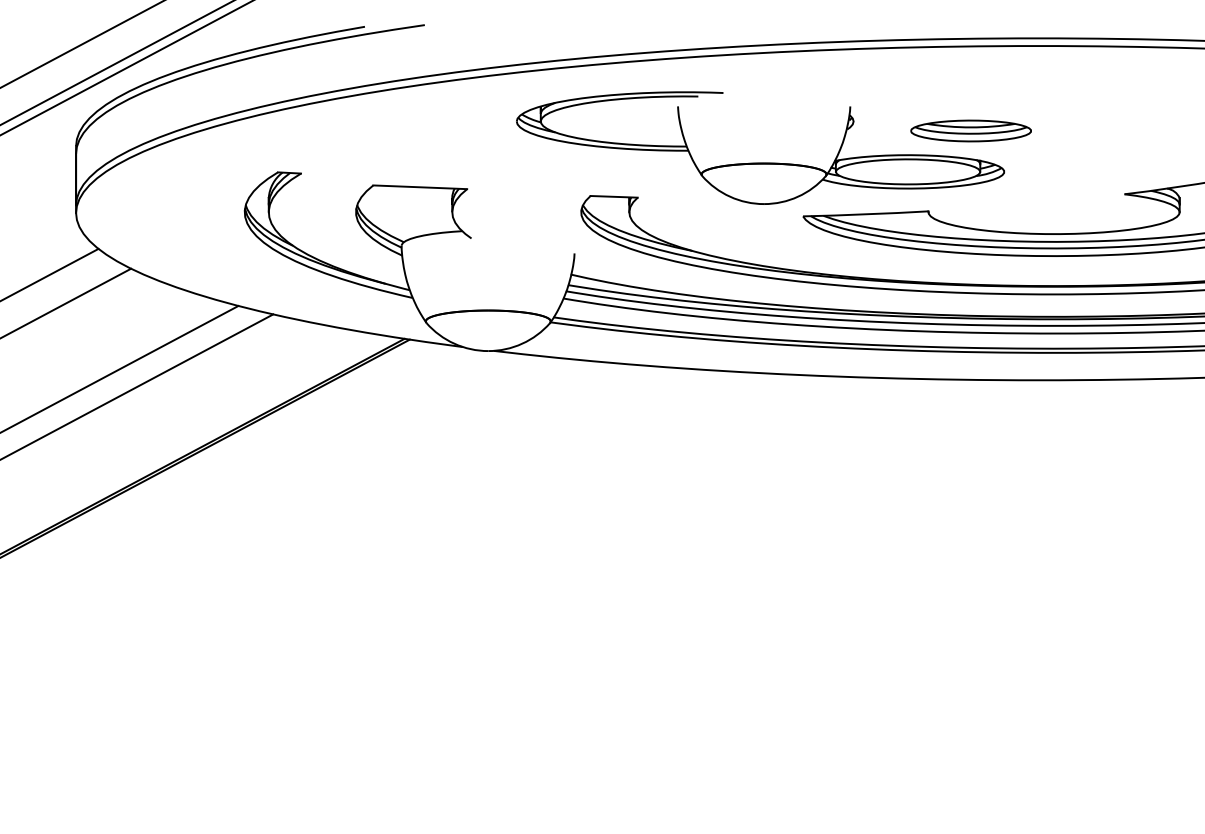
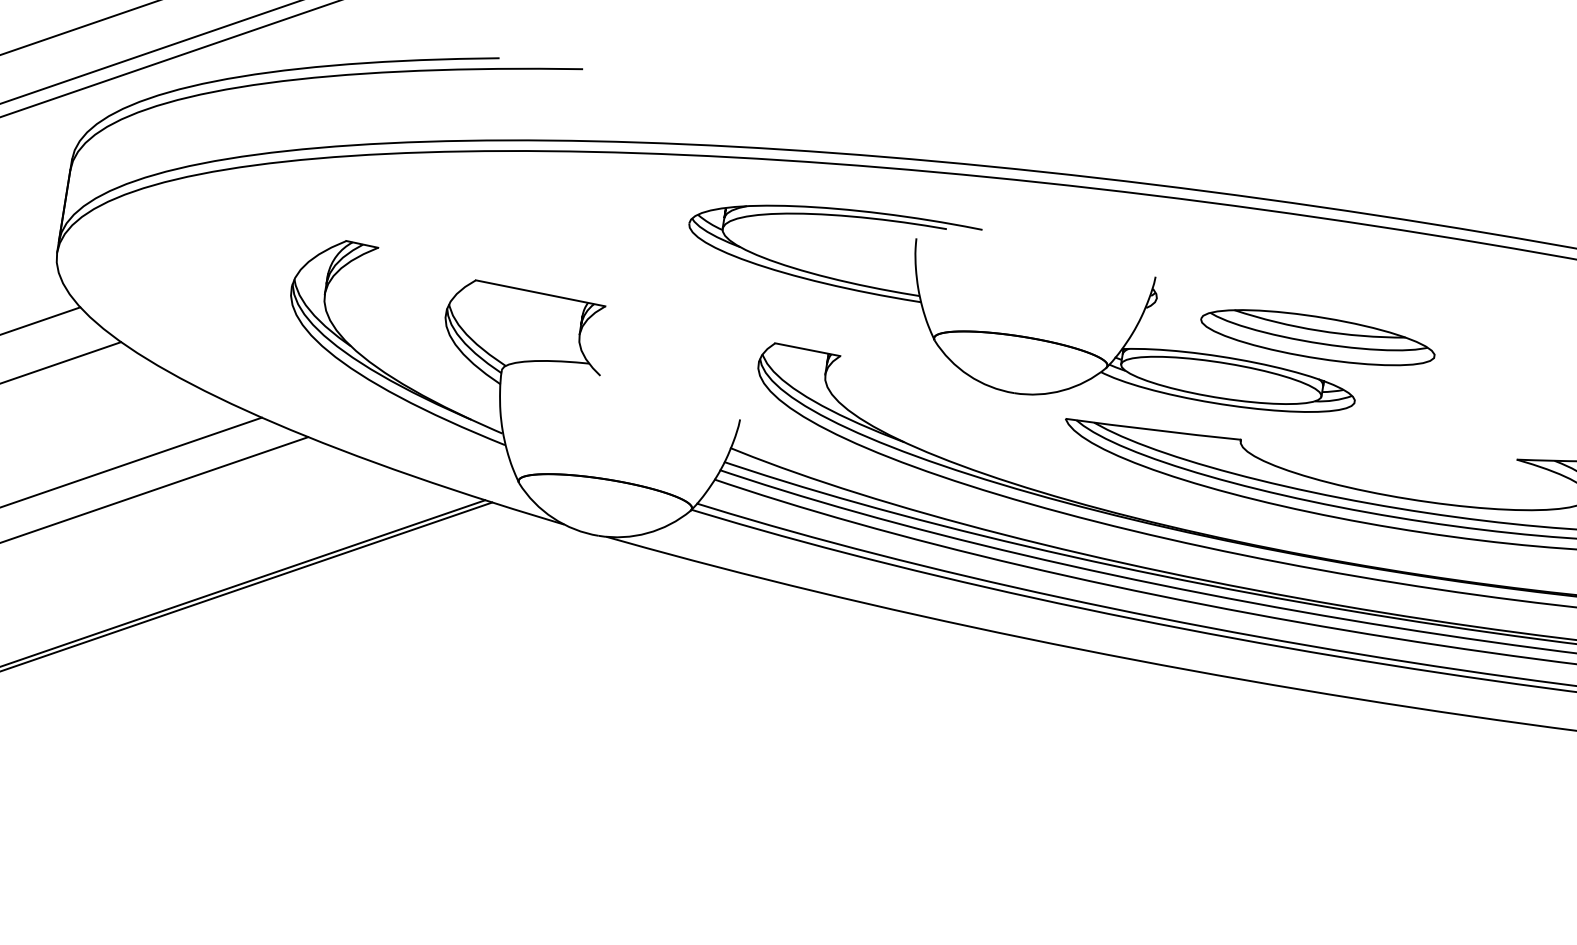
part: (970, 130) -> (1317, 336), size x1.4

